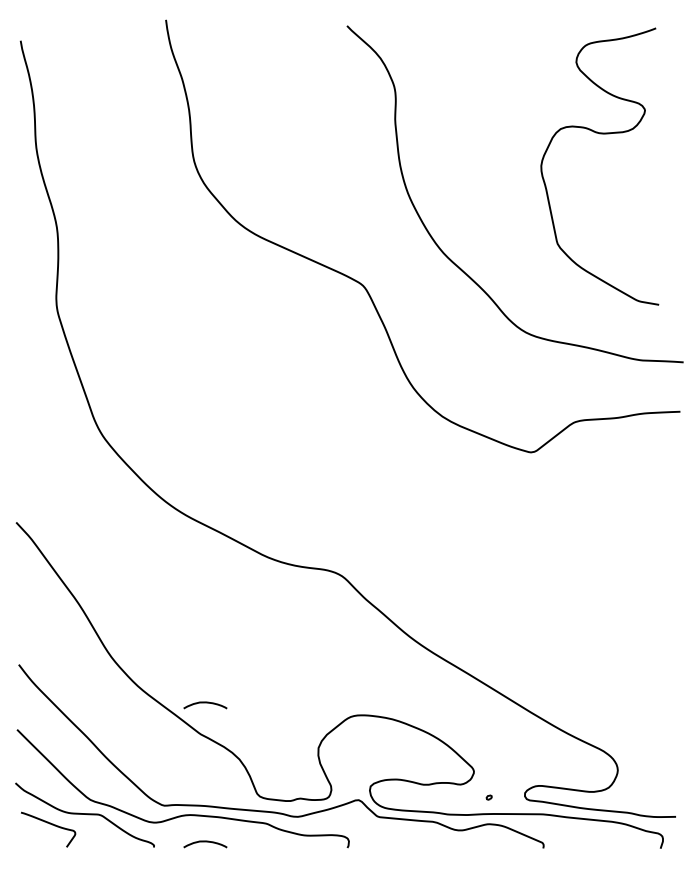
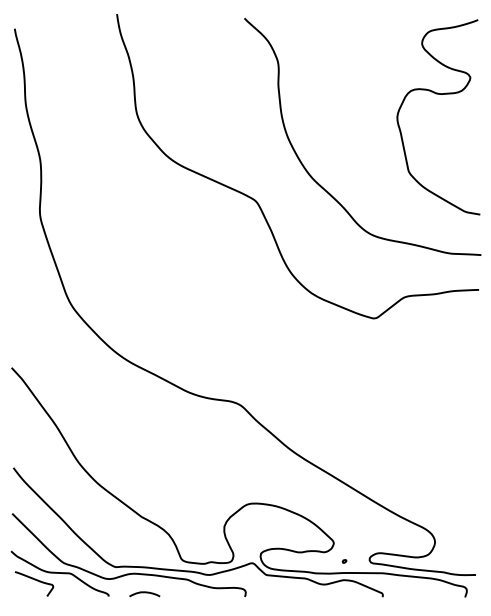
curve: (599, 134) -> (438, 94), moved
curve: (205, 703) -> (144, 495), removed

